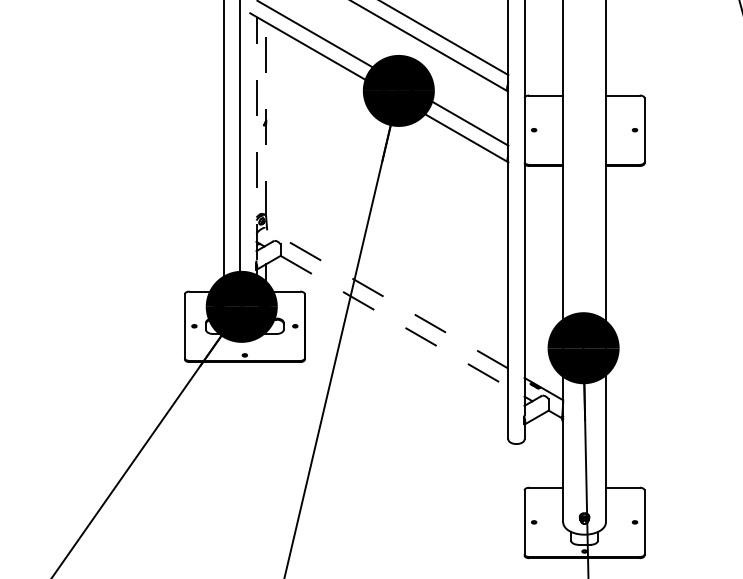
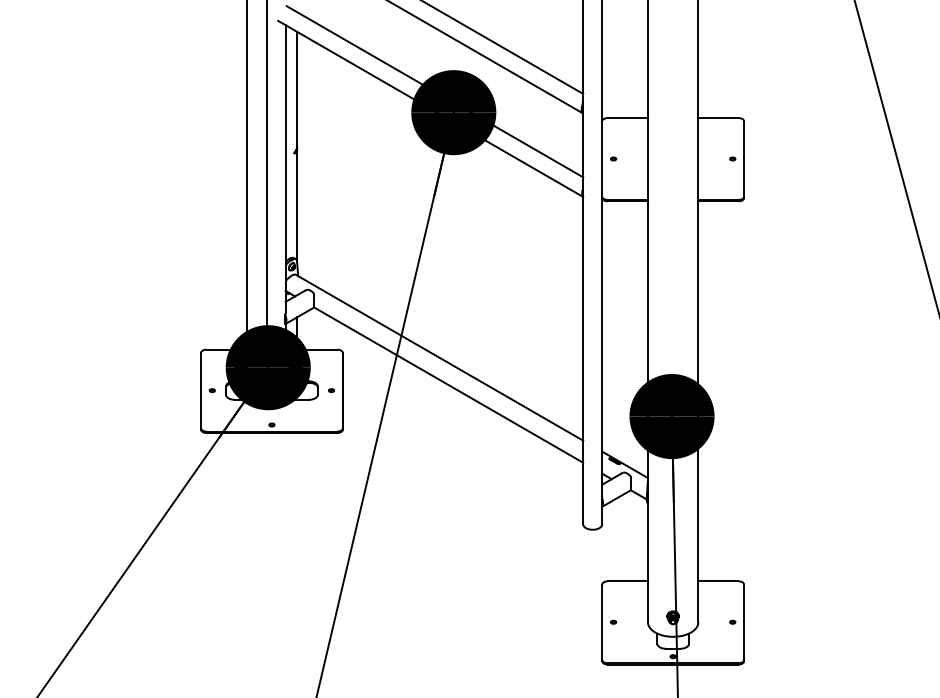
line: (266, 119) -> (297, 146), dashed -> solid
line: (256, 139) -> (285, 169), dashed -> solid
line: (386, 298) -> (439, 357), dashed -> solid
line: (395, 321) -> (449, 385), dashed -> solid

